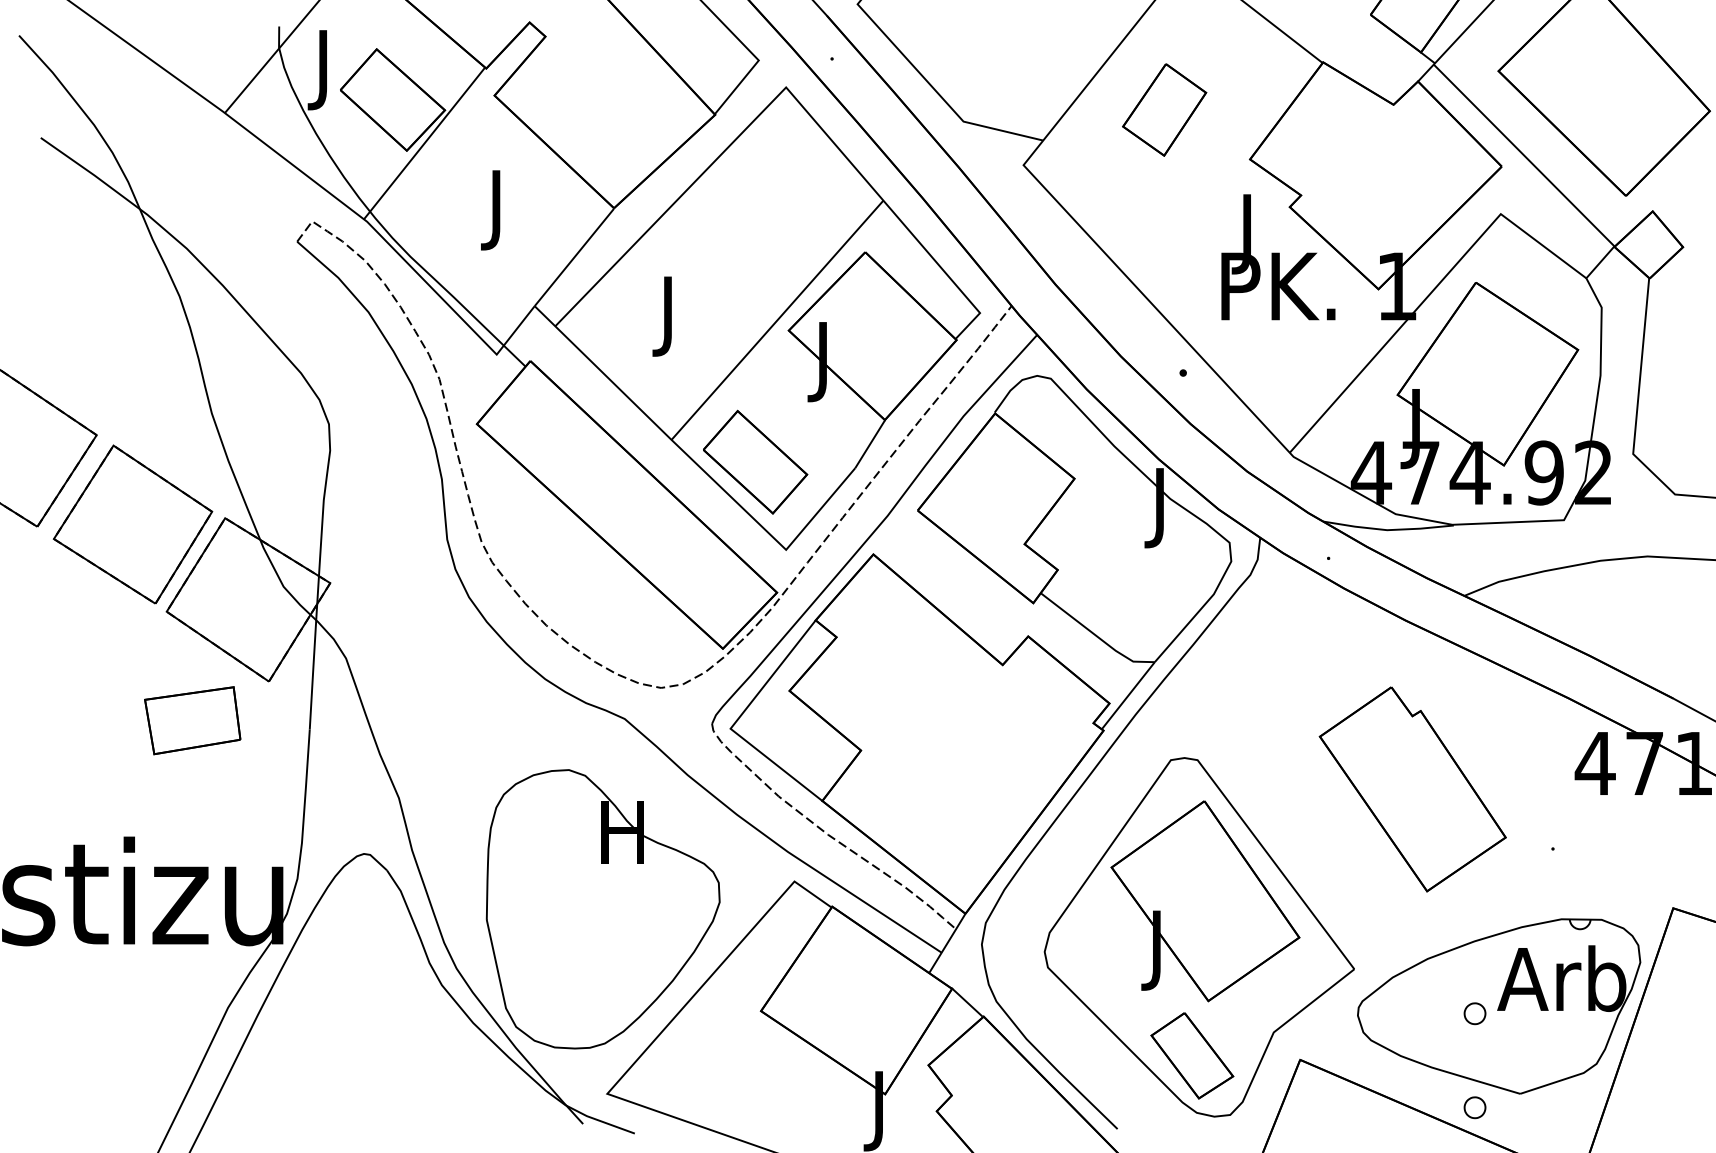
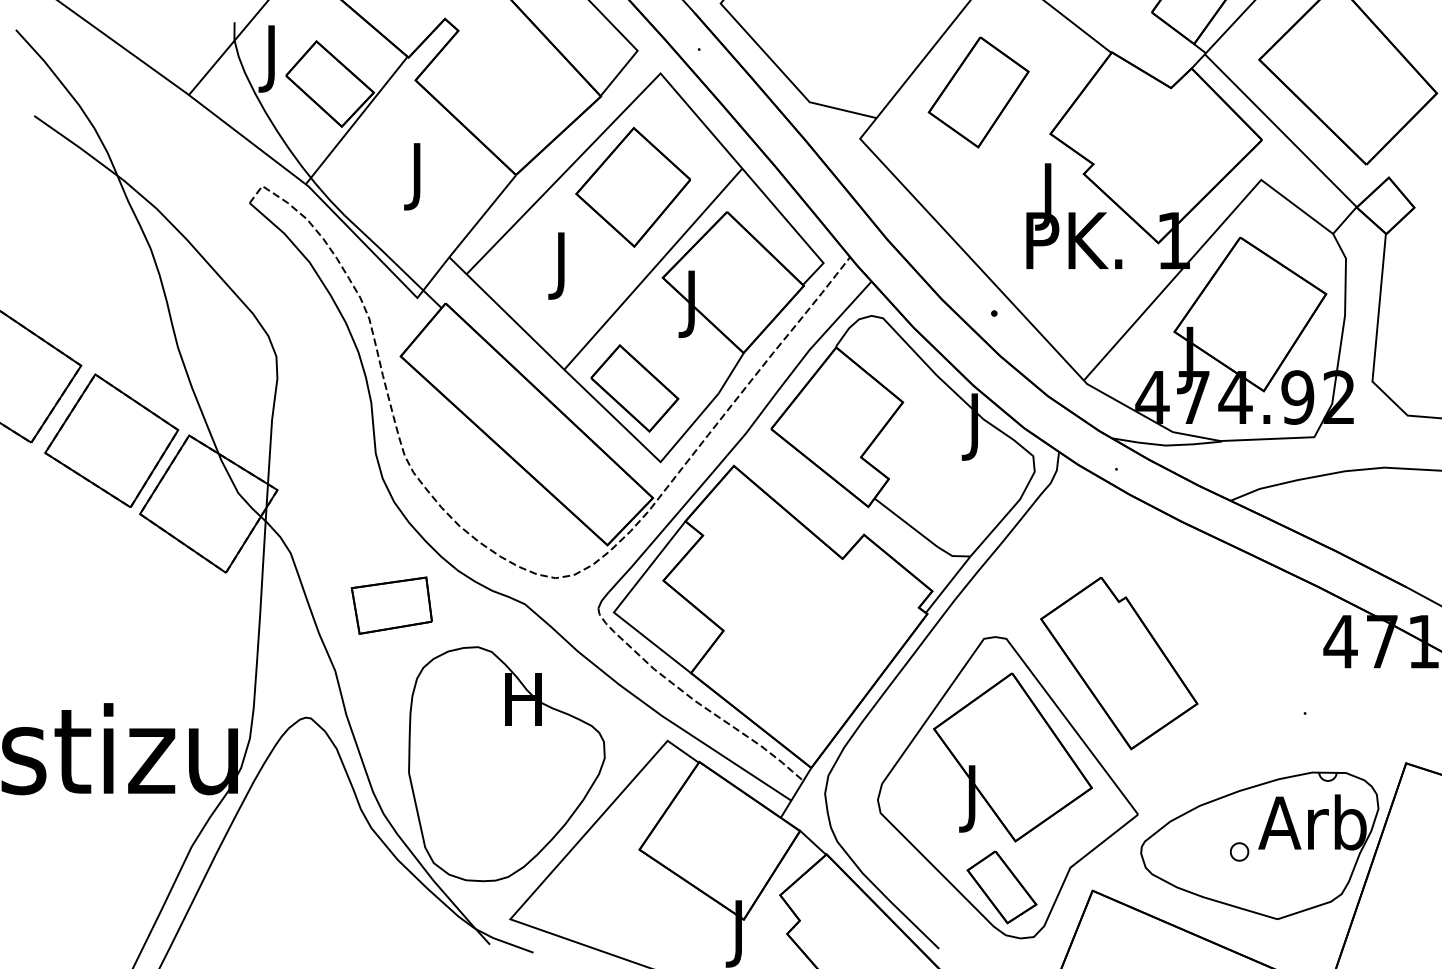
part: (1164, 110) -> (978, 92), size x1.43
part: (752, 221) -> (632, 186), added
part: (192, 720) -> (391, 605), moved
part: (1413, 789) -> (1119, 663), moved
part: (1474, 1107) -> (1239, 930), removed

